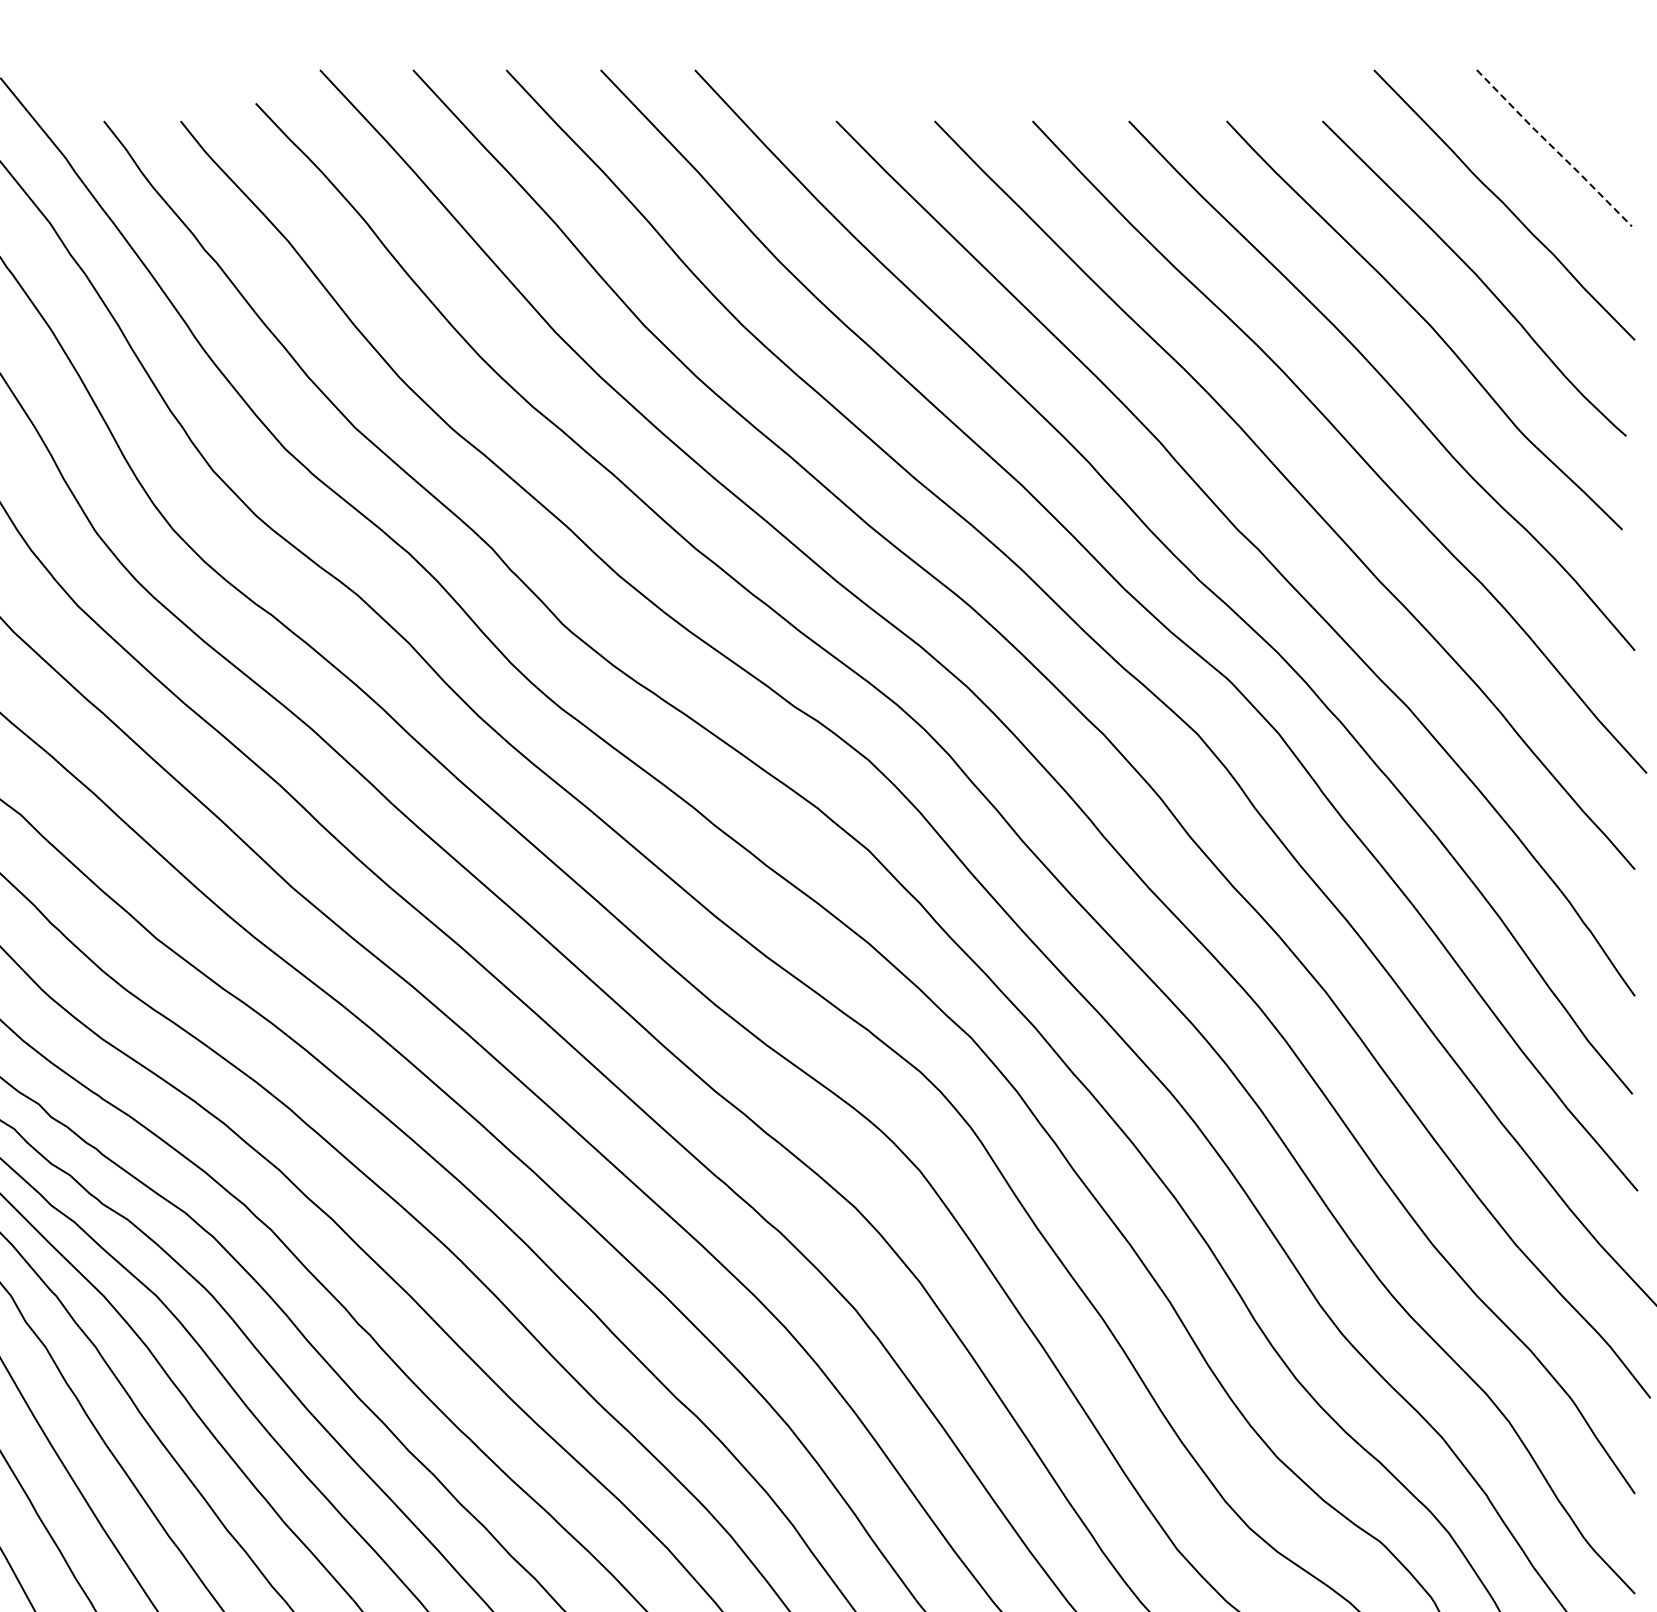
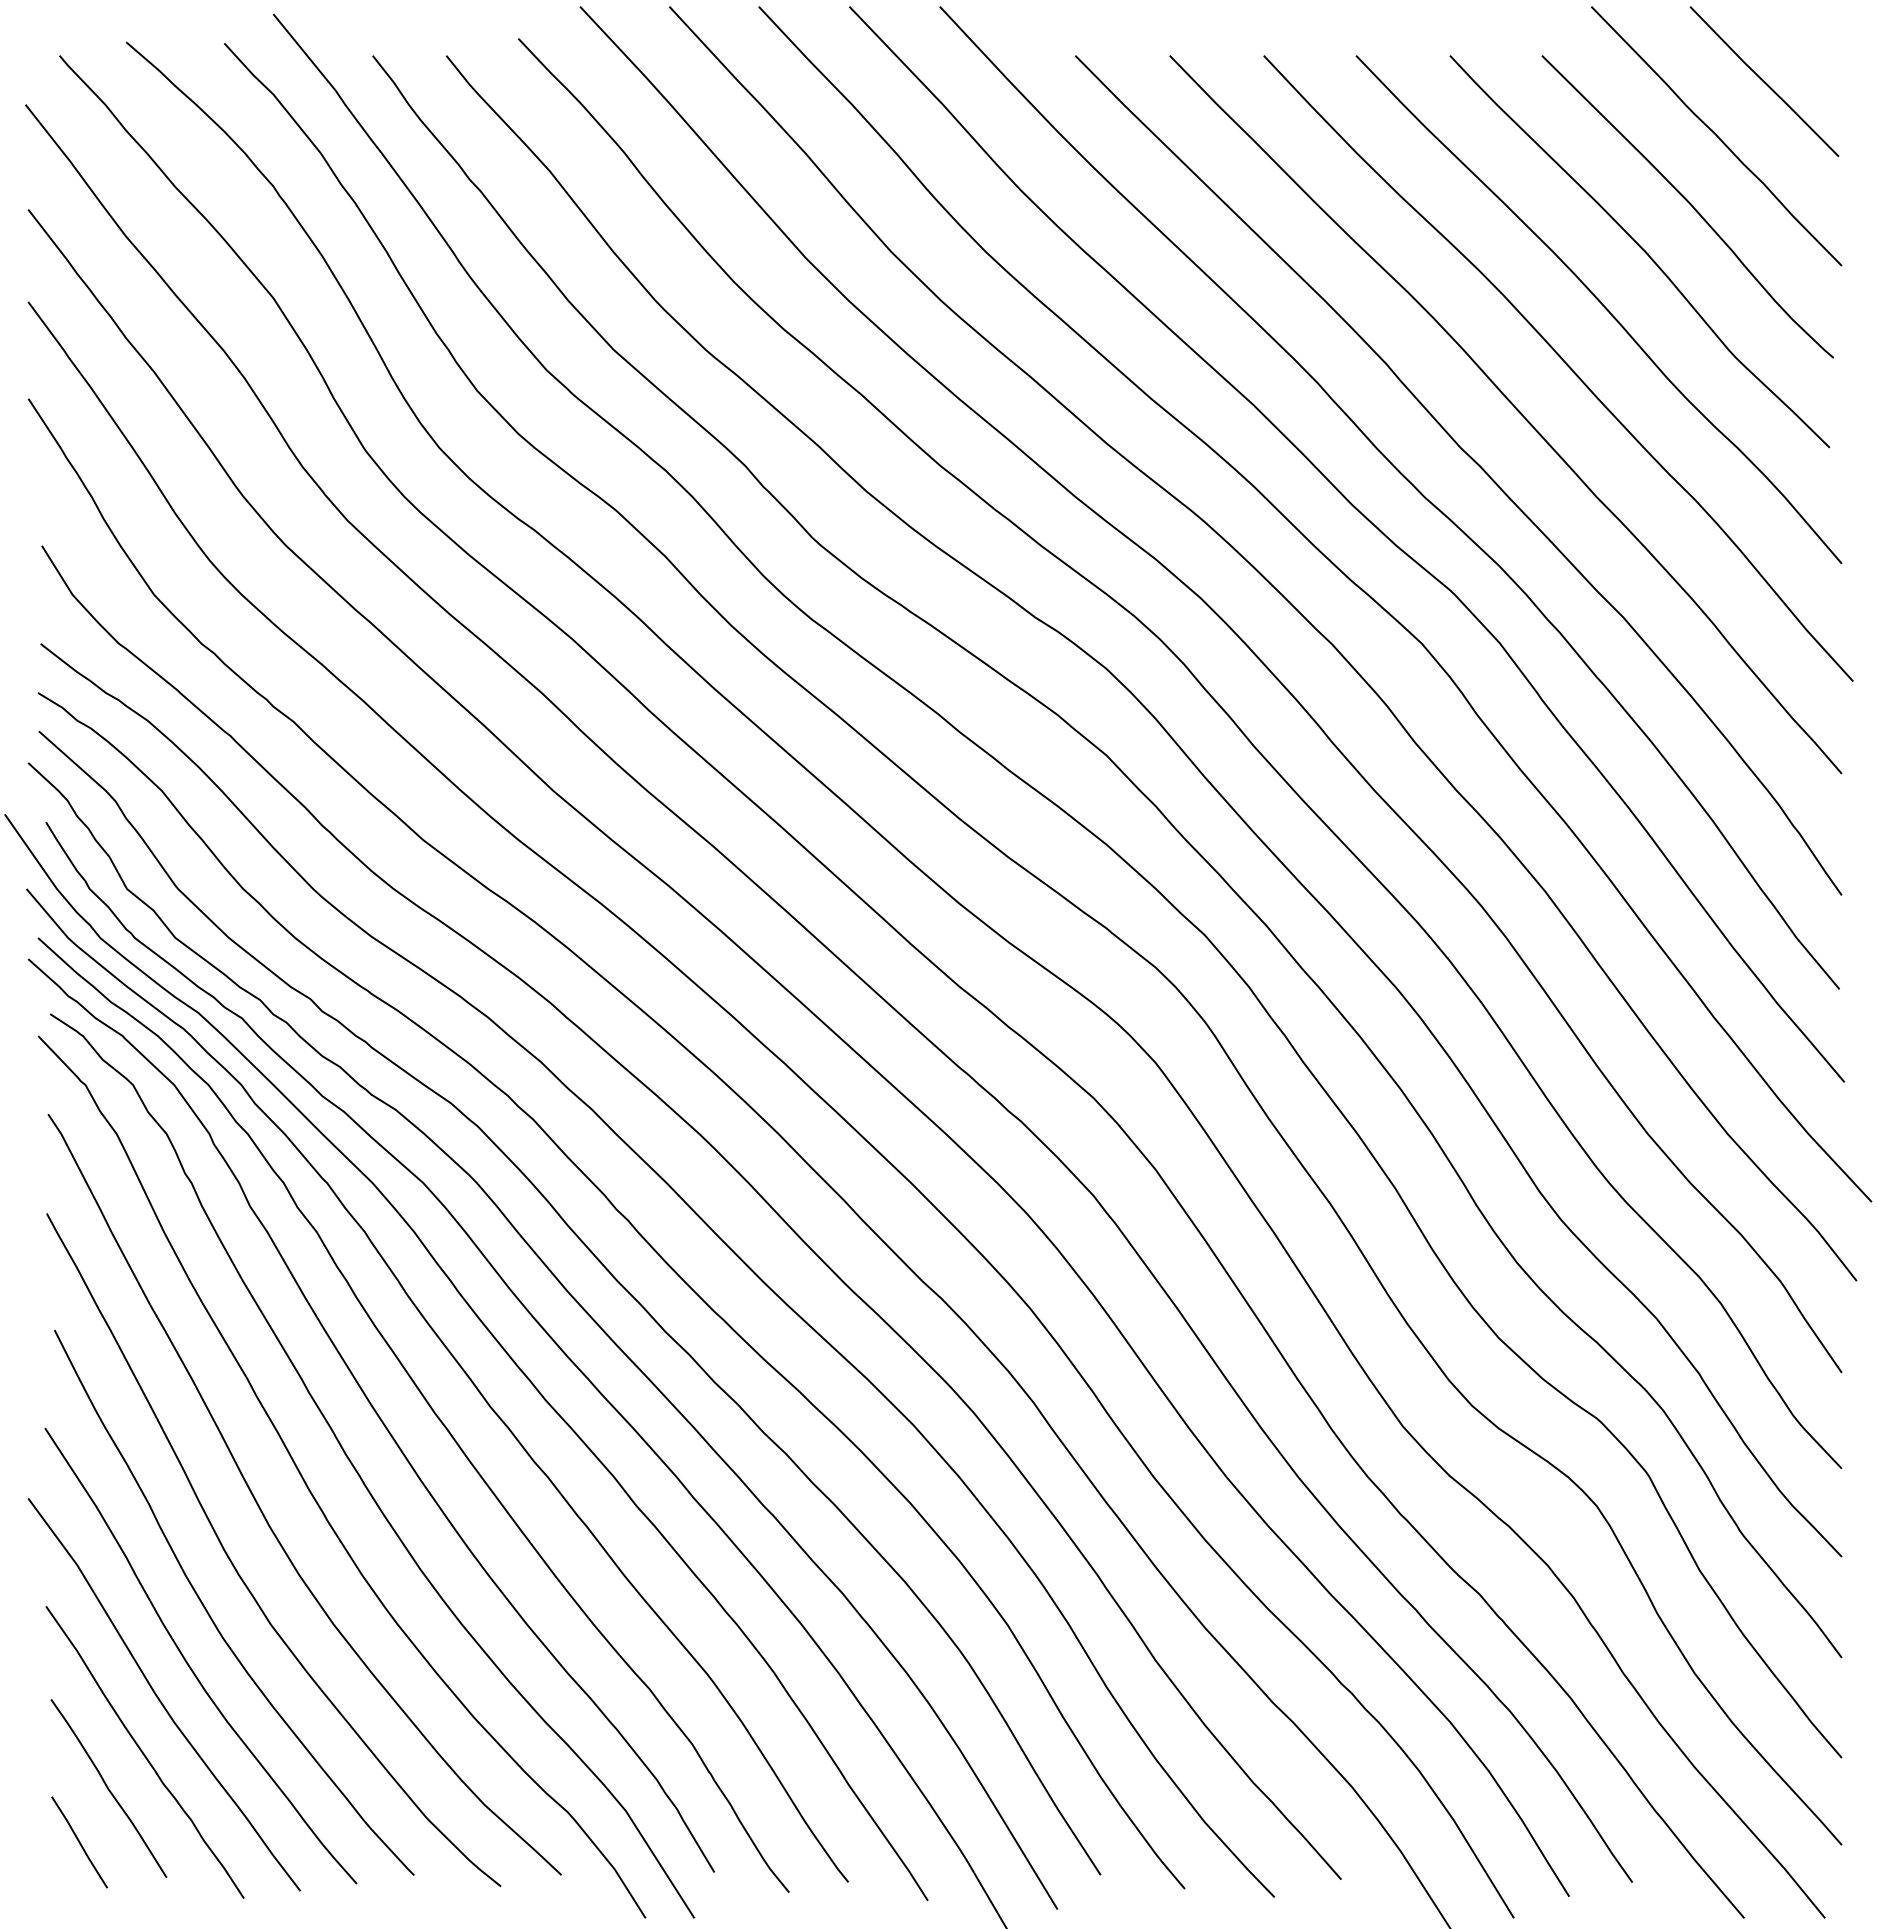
line: (1554, 149) -> (1764, 82), dashed -> solid

